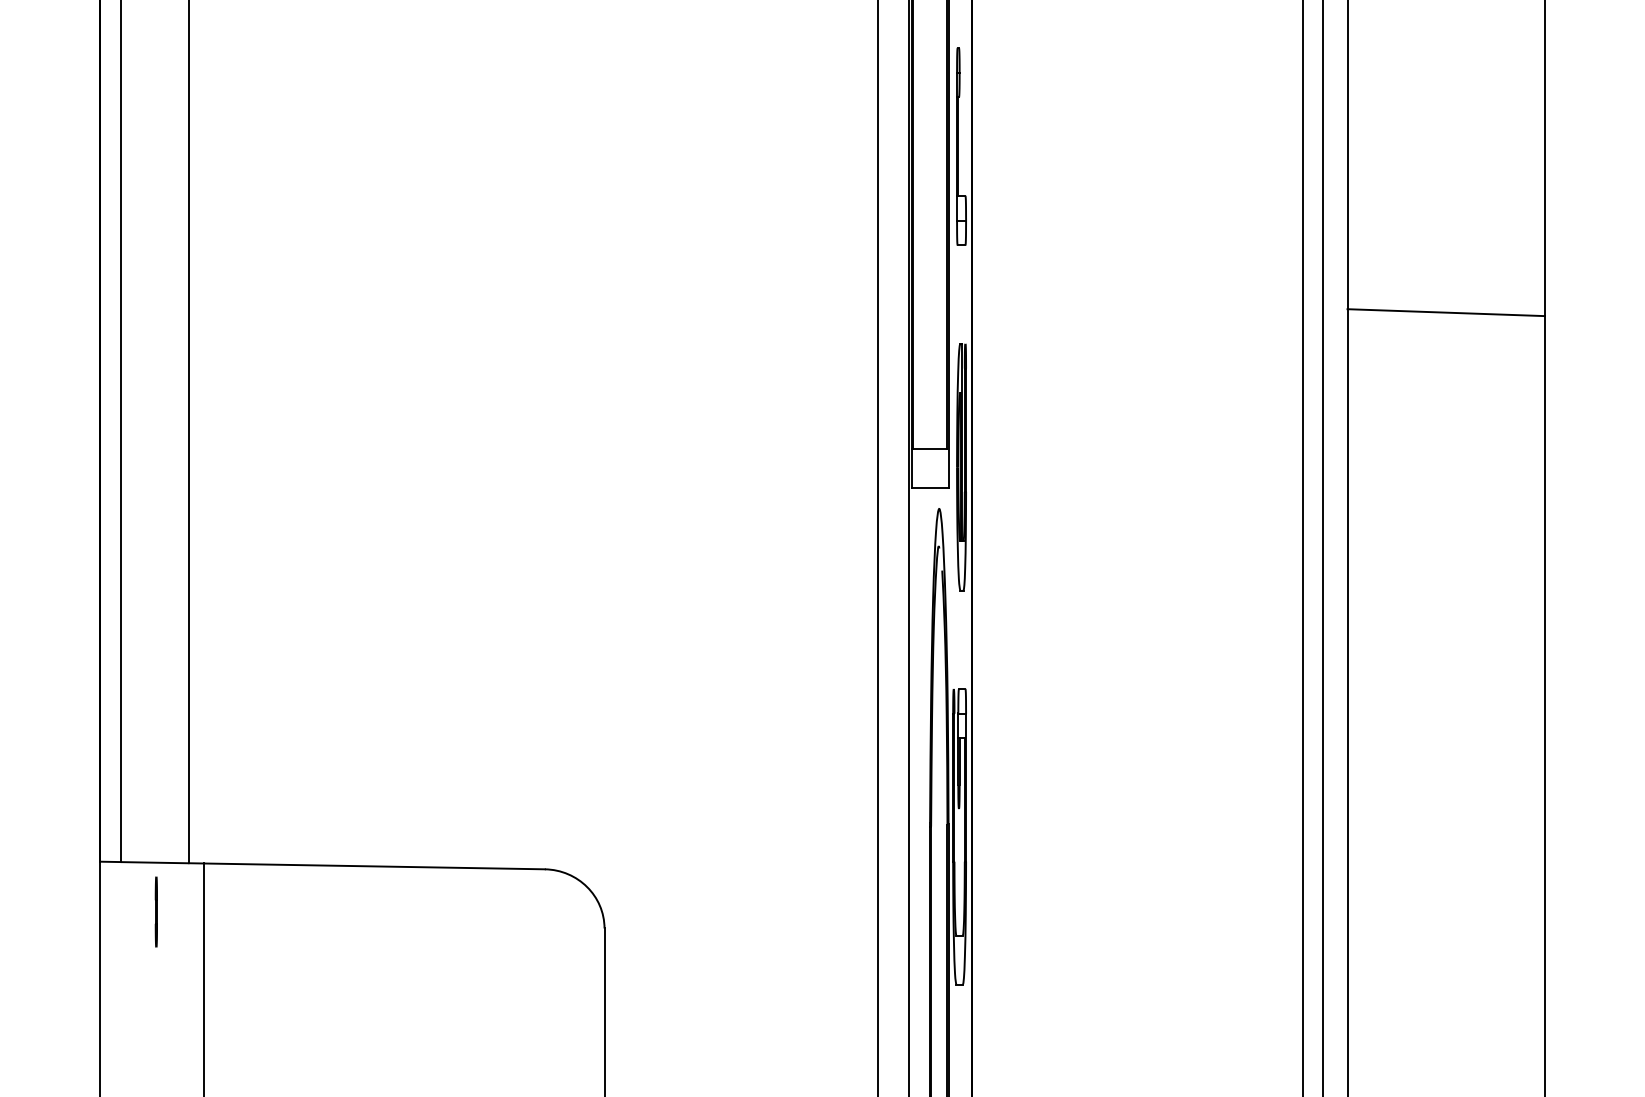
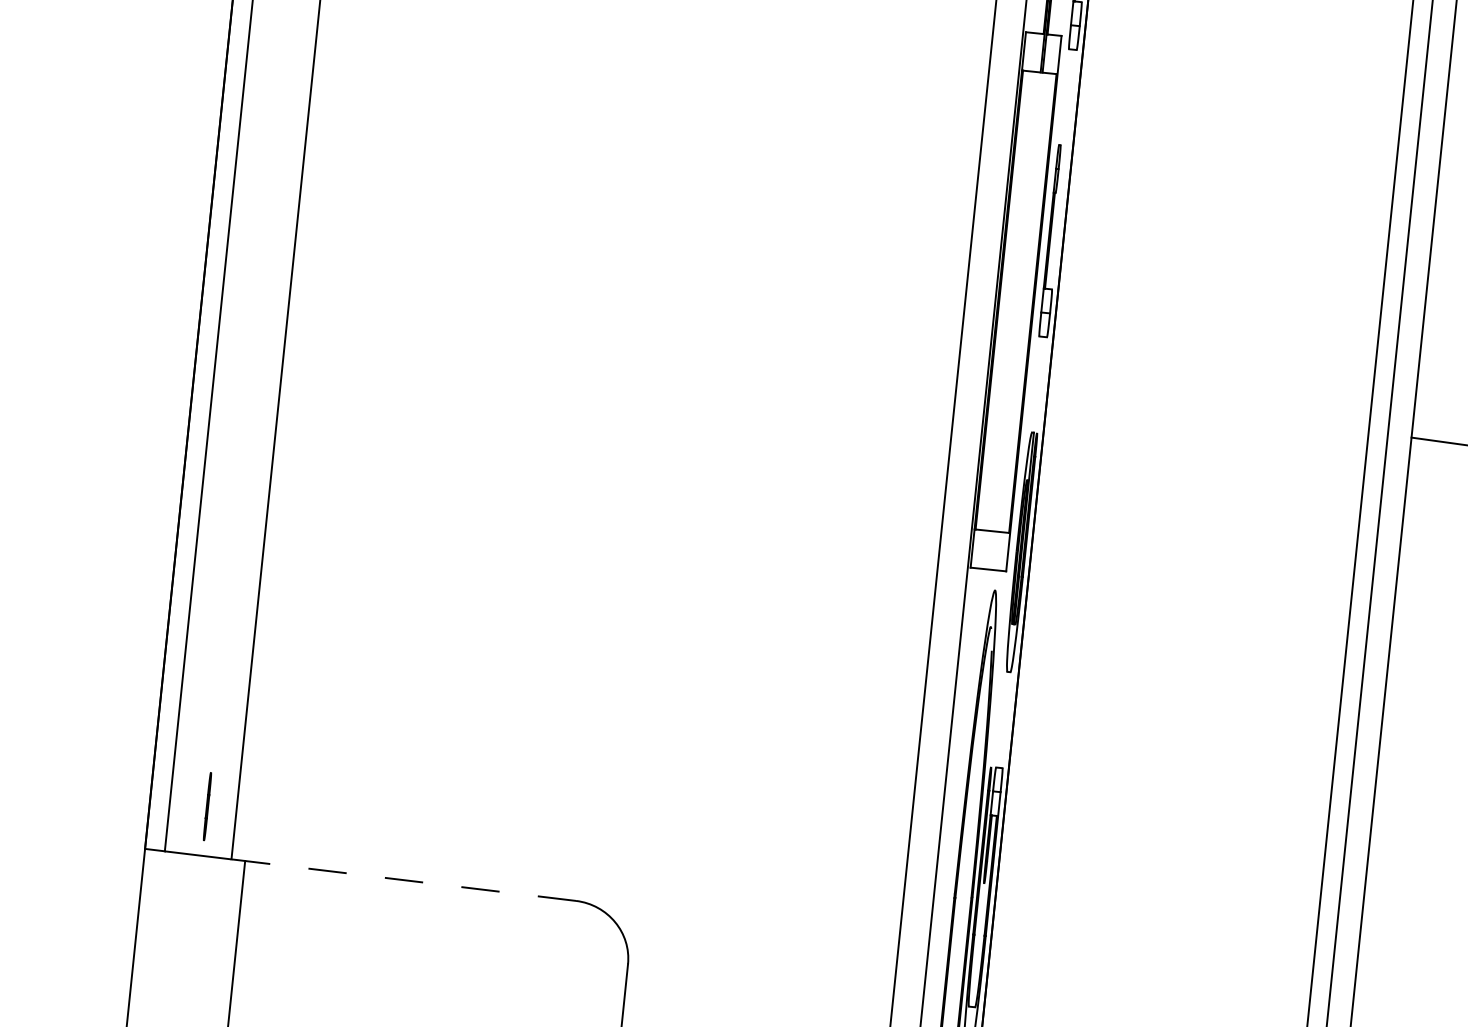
line: (367, 866) -> (404, 880), solid -> dashed
line: (155, 911) -> (206, 806), moved

